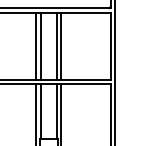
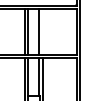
line: (61, 45) -> (42, 31), removed

